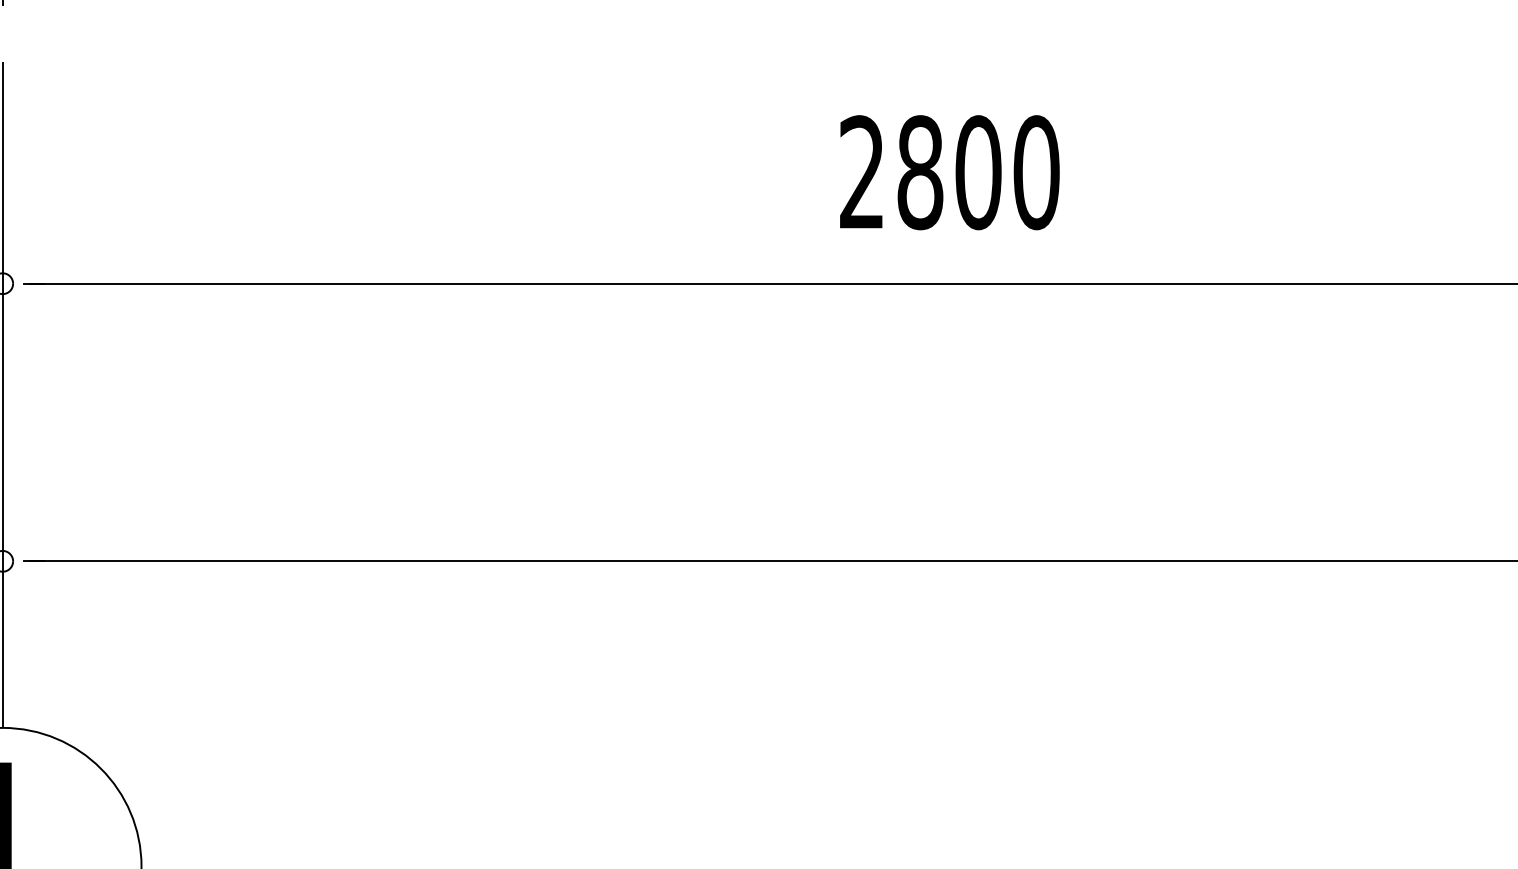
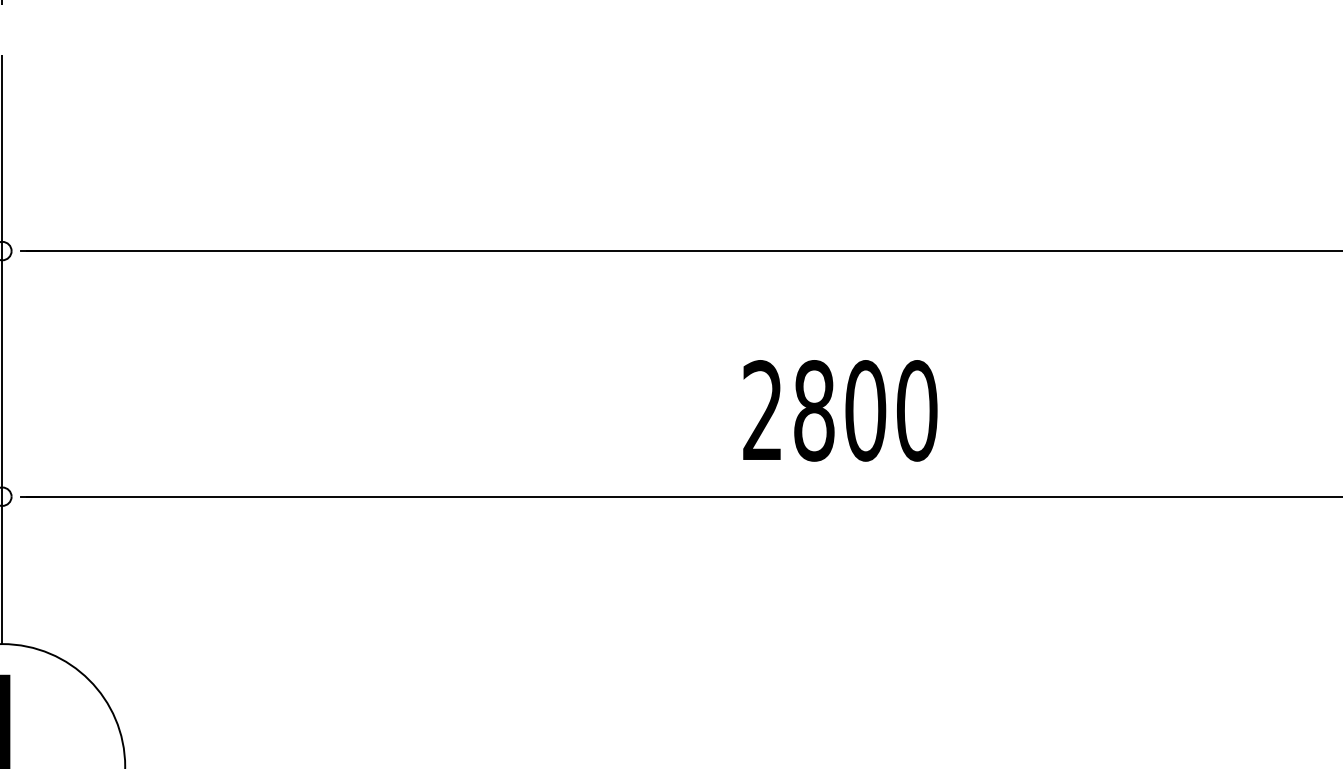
text: (950, 172) -> (840, 410), moved

